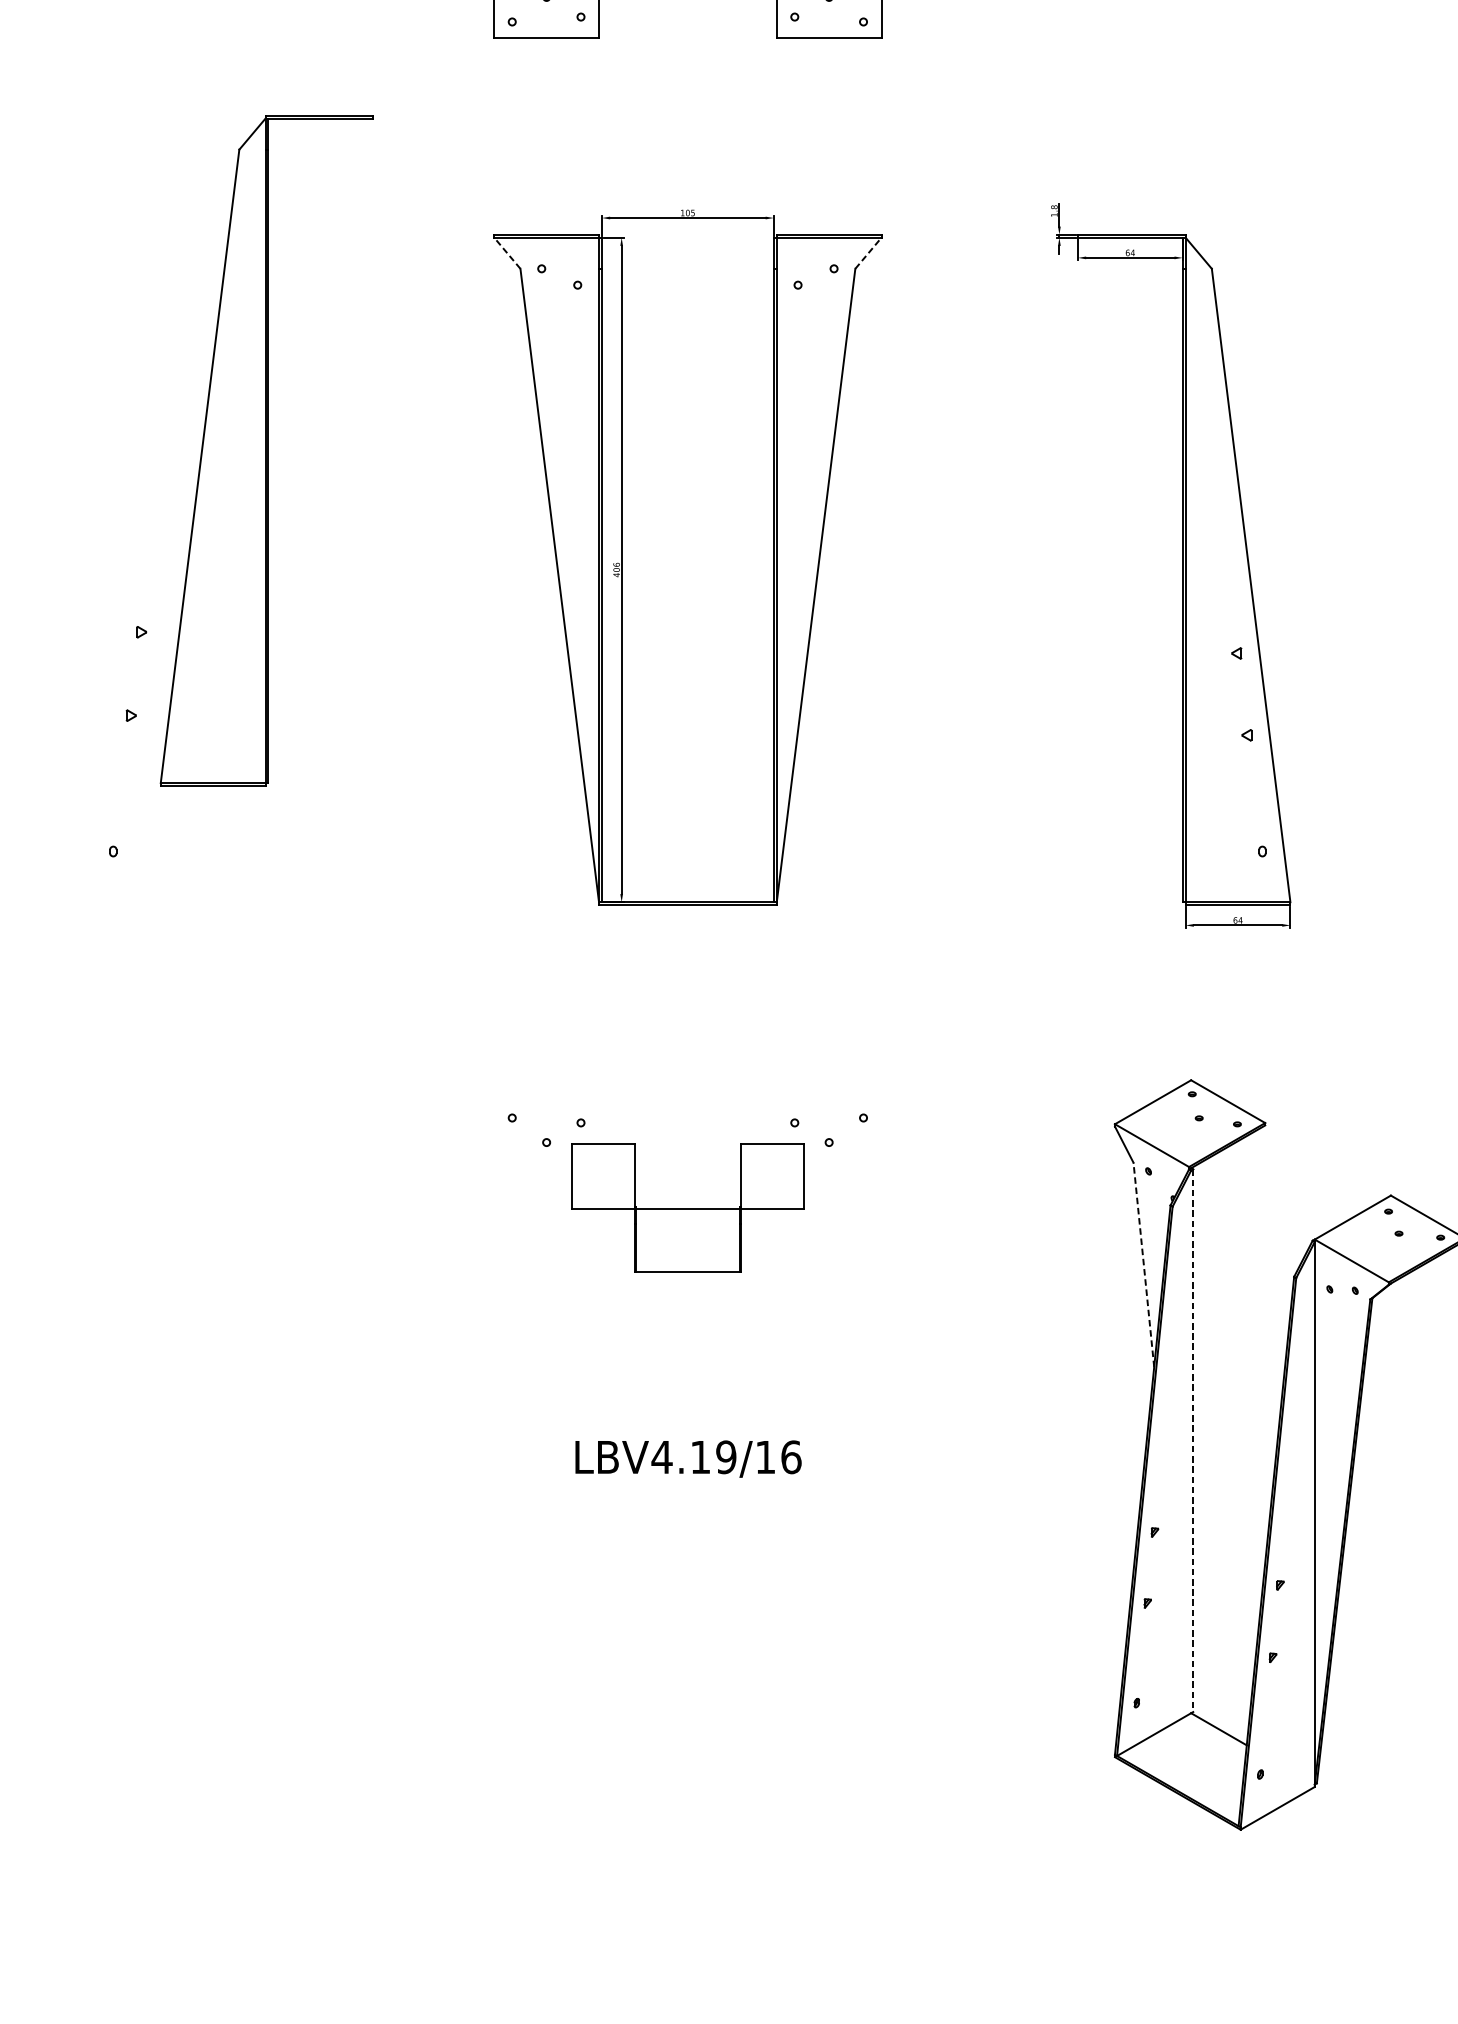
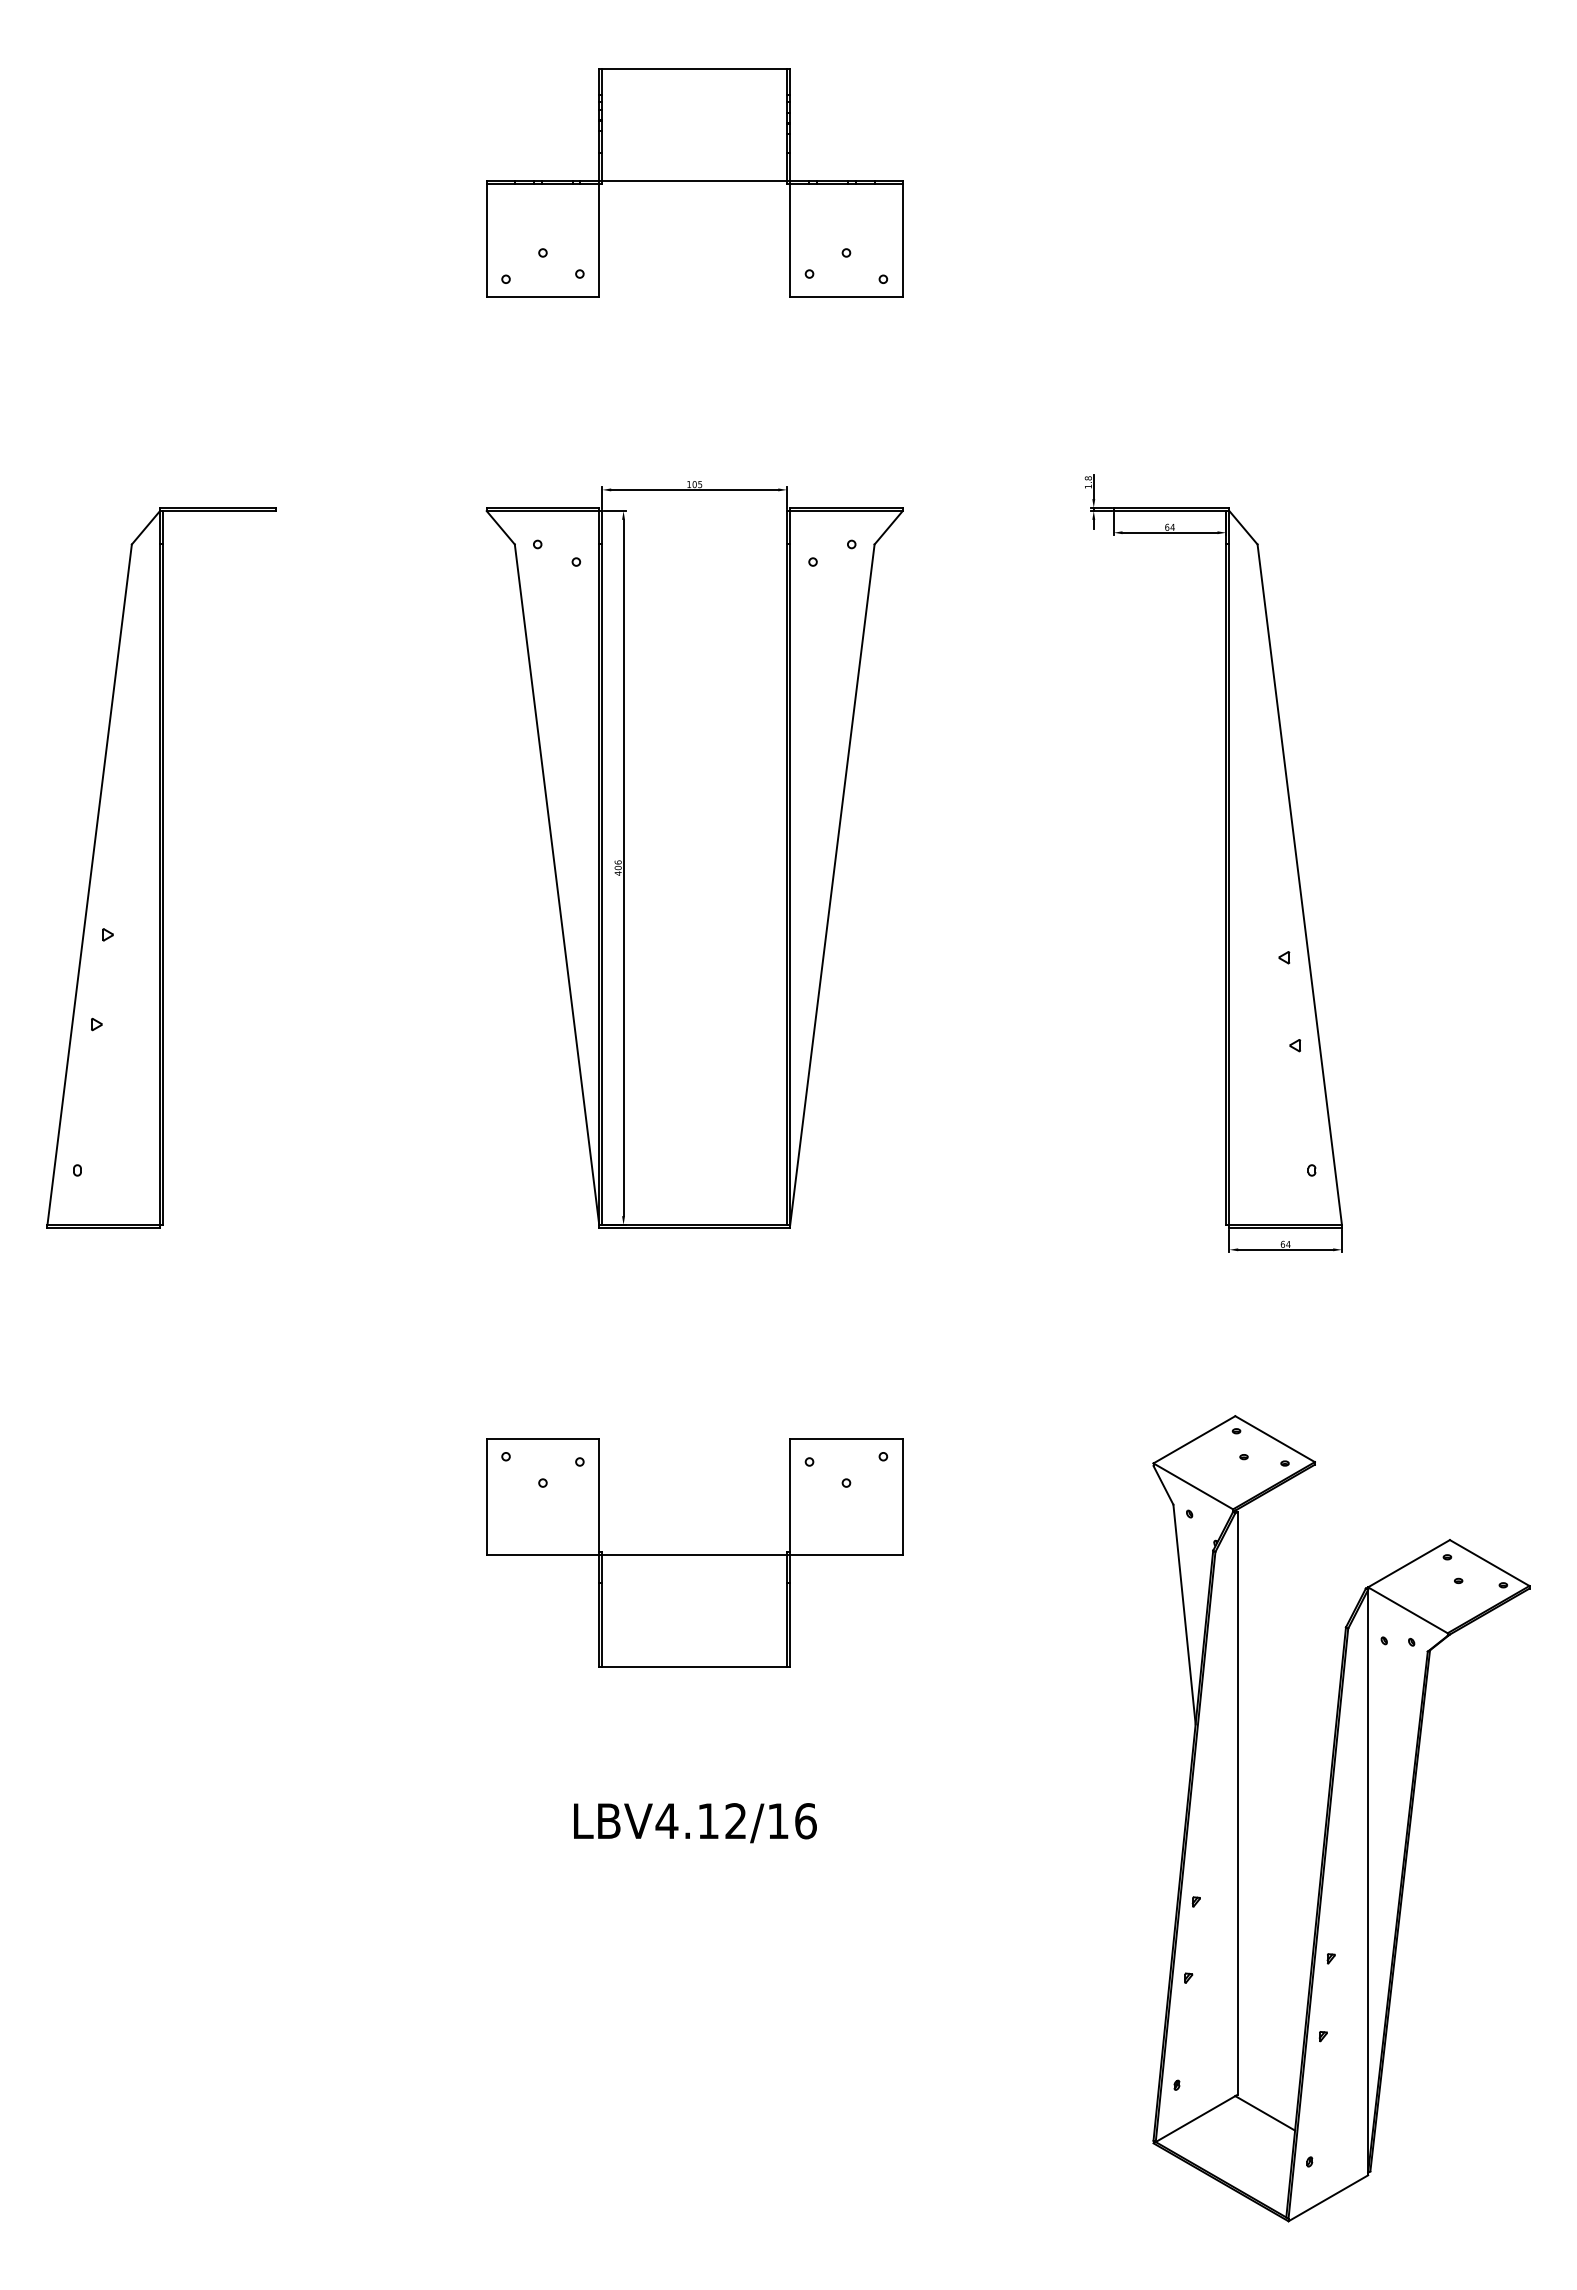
line: (507, 253) -> (500, 527), dashed -> solid
line: (868, 253) -> (888, 527), dashed -> solid
part: (266, 450) -> (161, 867), moved
part: (687, 1207) -> (694, 1552), size x1.67
line: (1143, 1264) -> (1184, 1614), dashed -> solid
line: (1193, 1440) -> (1237, 1803), dashed -> solid
text: (725, 1457) -> (735, 1821), LBV4.19/16 -> LBV4.12/16

